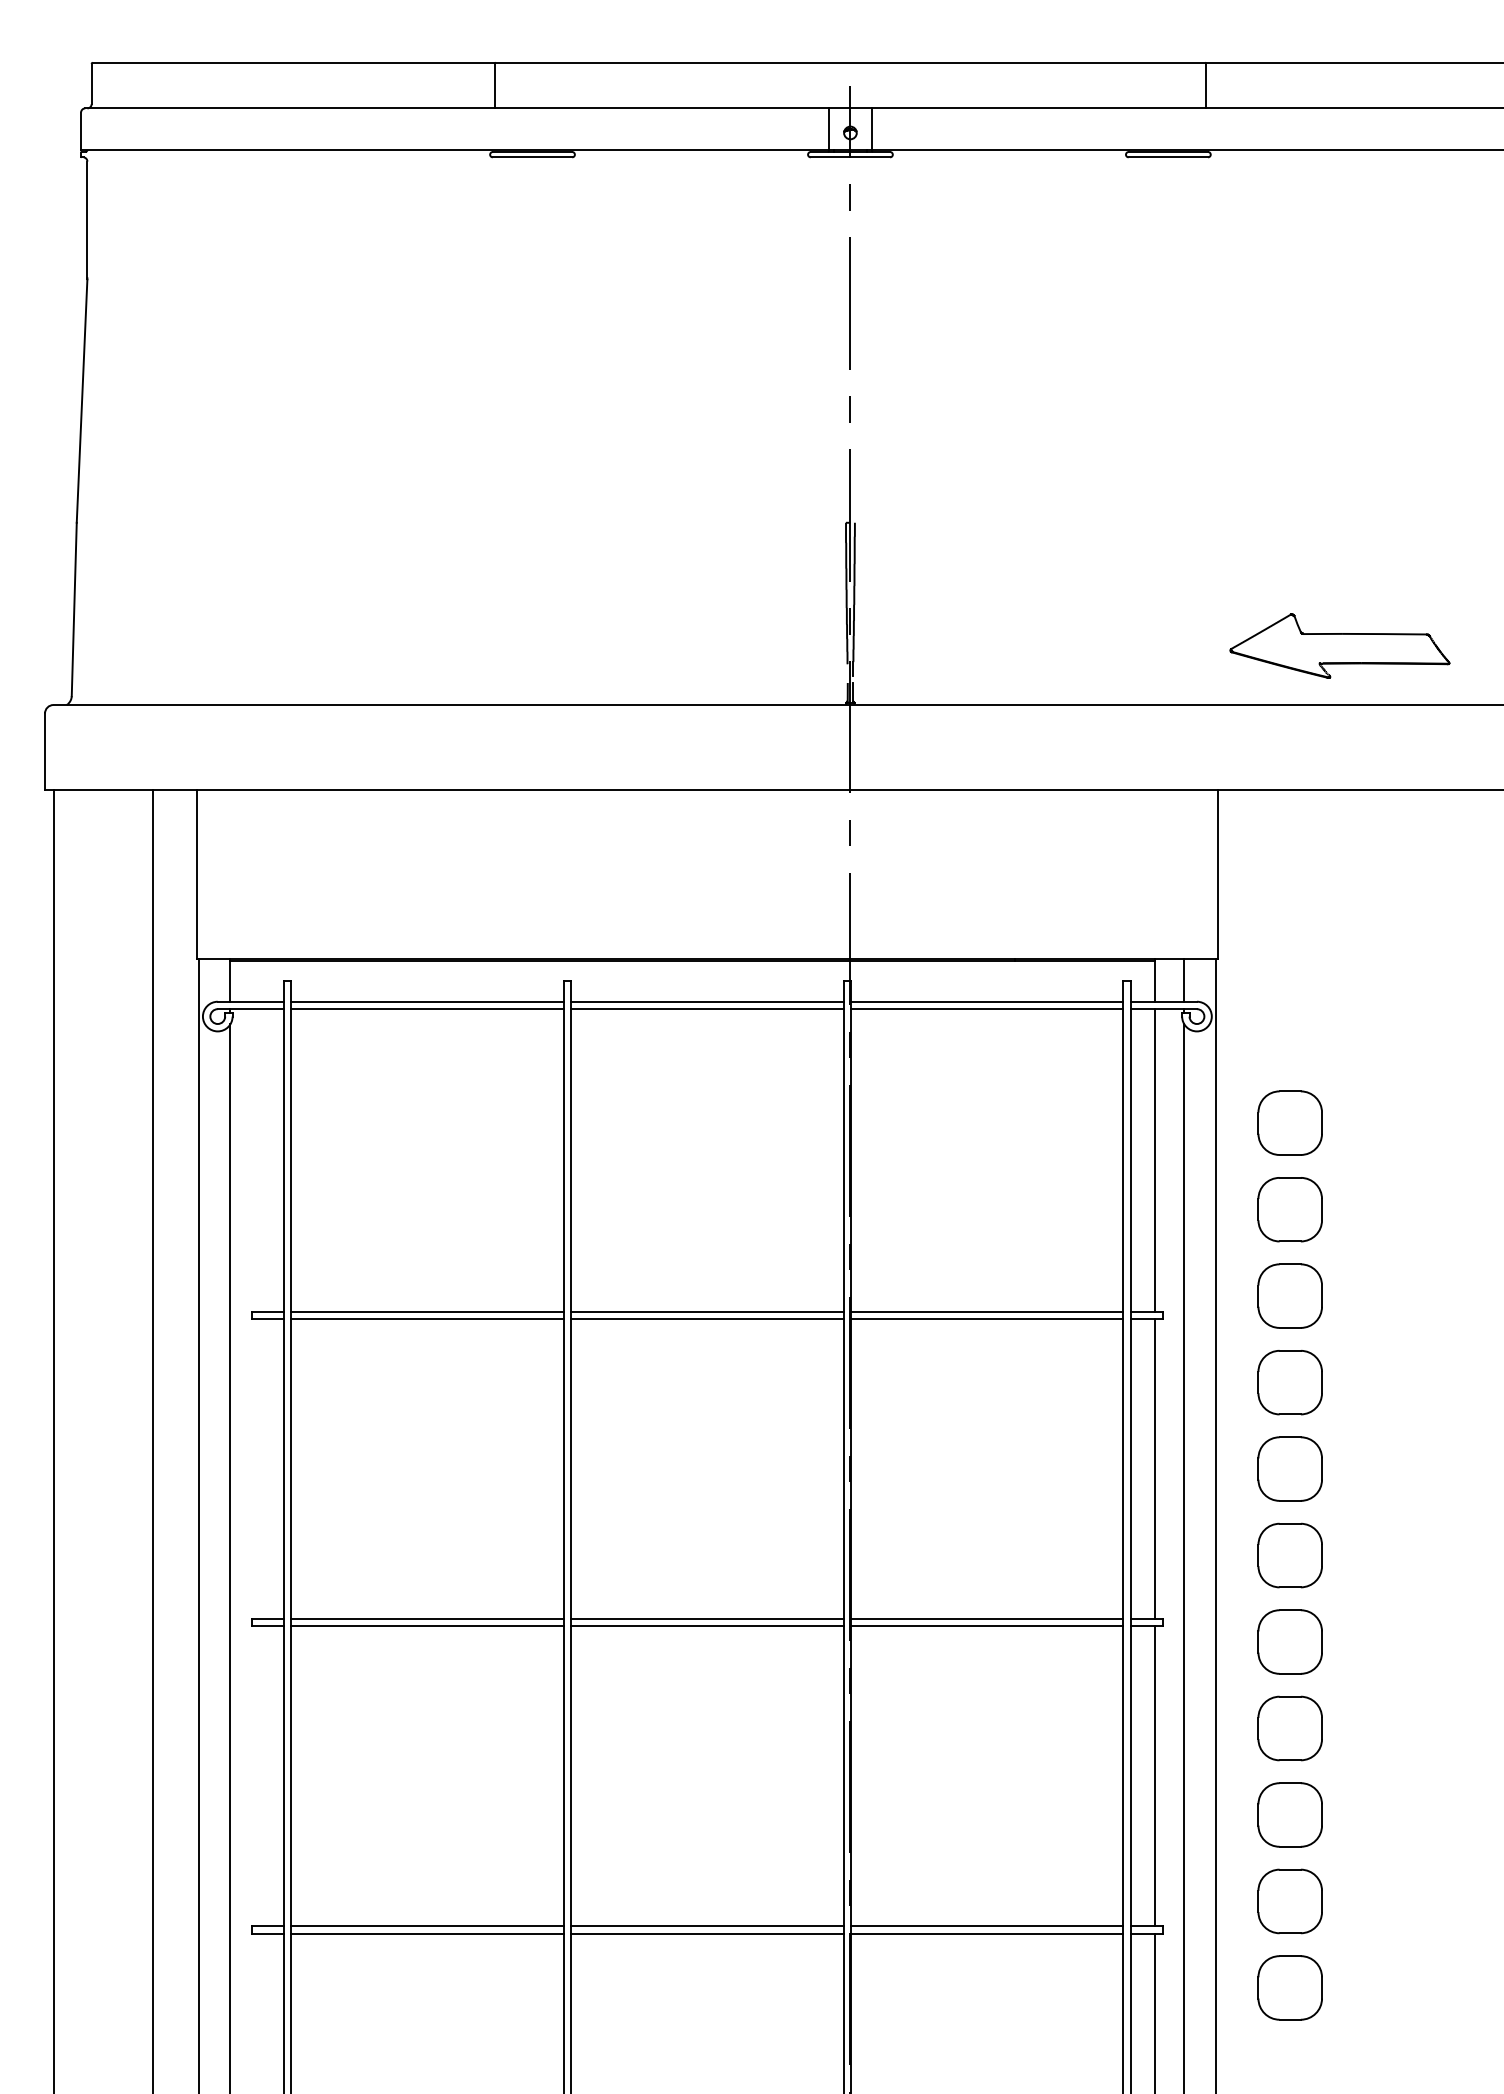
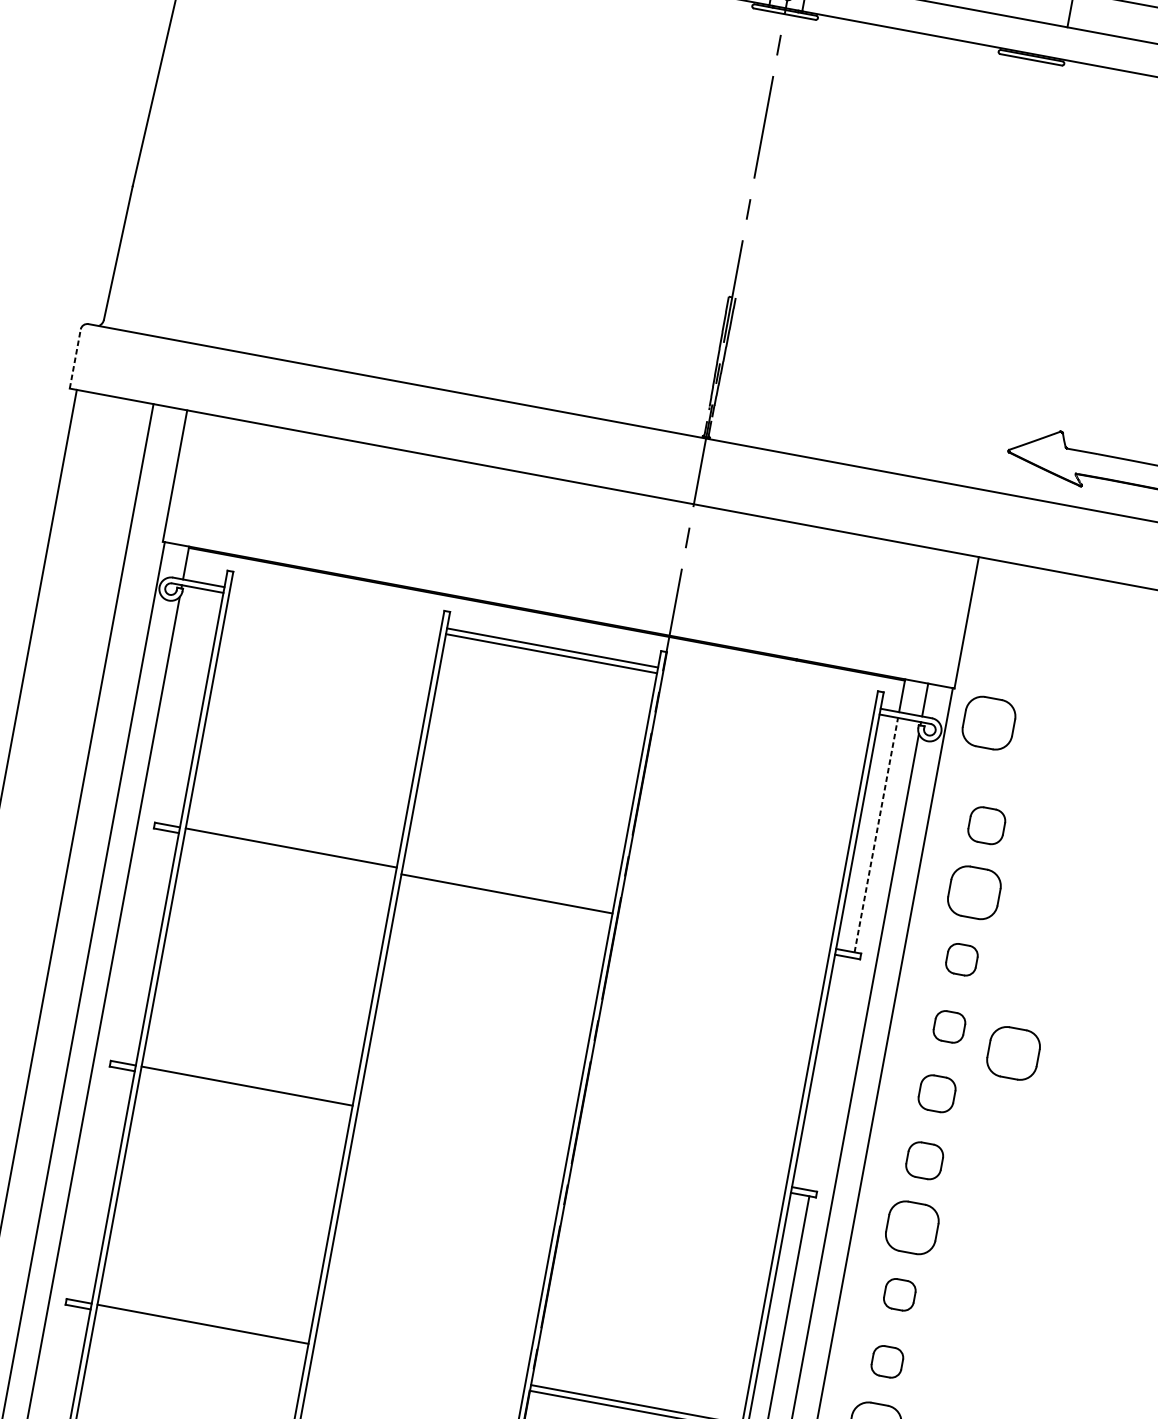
line: (45, 751) -> (75, 358), solid -> dashed
part: (1268, 994) -> (988, 722), added
line: (427, 1001) -> (335, 607), removed
line: (986, 1001) -> (768, 687), removed
line: (427, 1009) -> (334, 613), removed
line: (986, 1009) -> (767, 694), removed
part: (1289, 1122) -> (986, 825), size x0.7
line: (1154, 1159) -> (876, 834), solid -> dashed
part: (1289, 1295) -> (961, 959), size x0.6
line: (707, 1311) -> (508, 888), removed
line: (986, 1311) -> (724, 928), removed
line: (427, 1319) -> (290, 853), removed
line: (986, 1319) -> (723, 934), removed
part: (1289, 1382) -> (949, 1026), size x0.6
part: (1375, 1400) -> (1013, 1052), added
part: (1289, 1468) -> (936, 1093), size x0.7
line: (1154, 1469) -> (831, 1074), removed
part: (1289, 1555) -> (924, 1160), size x0.7
line: (707, 1619) -> (463, 1126), removed
line: (986, 1619) -> (680, 1166), removed
line: (427, 1626) -> (246, 1091), removed
line: (707, 1626) -> (462, 1132), removed
line: (986, 1626) -> (679, 1172), removed
part: (1289, 1728) -> (899, 1294), size x0.6
part: (1289, 1814) -> (886, 1361), size x0.6
line: (707, 1926) -> (419, 1364), removed
line: (427, 1933) -> (201, 1329), removed
line: (707, 1933) -> (418, 1369), removed

